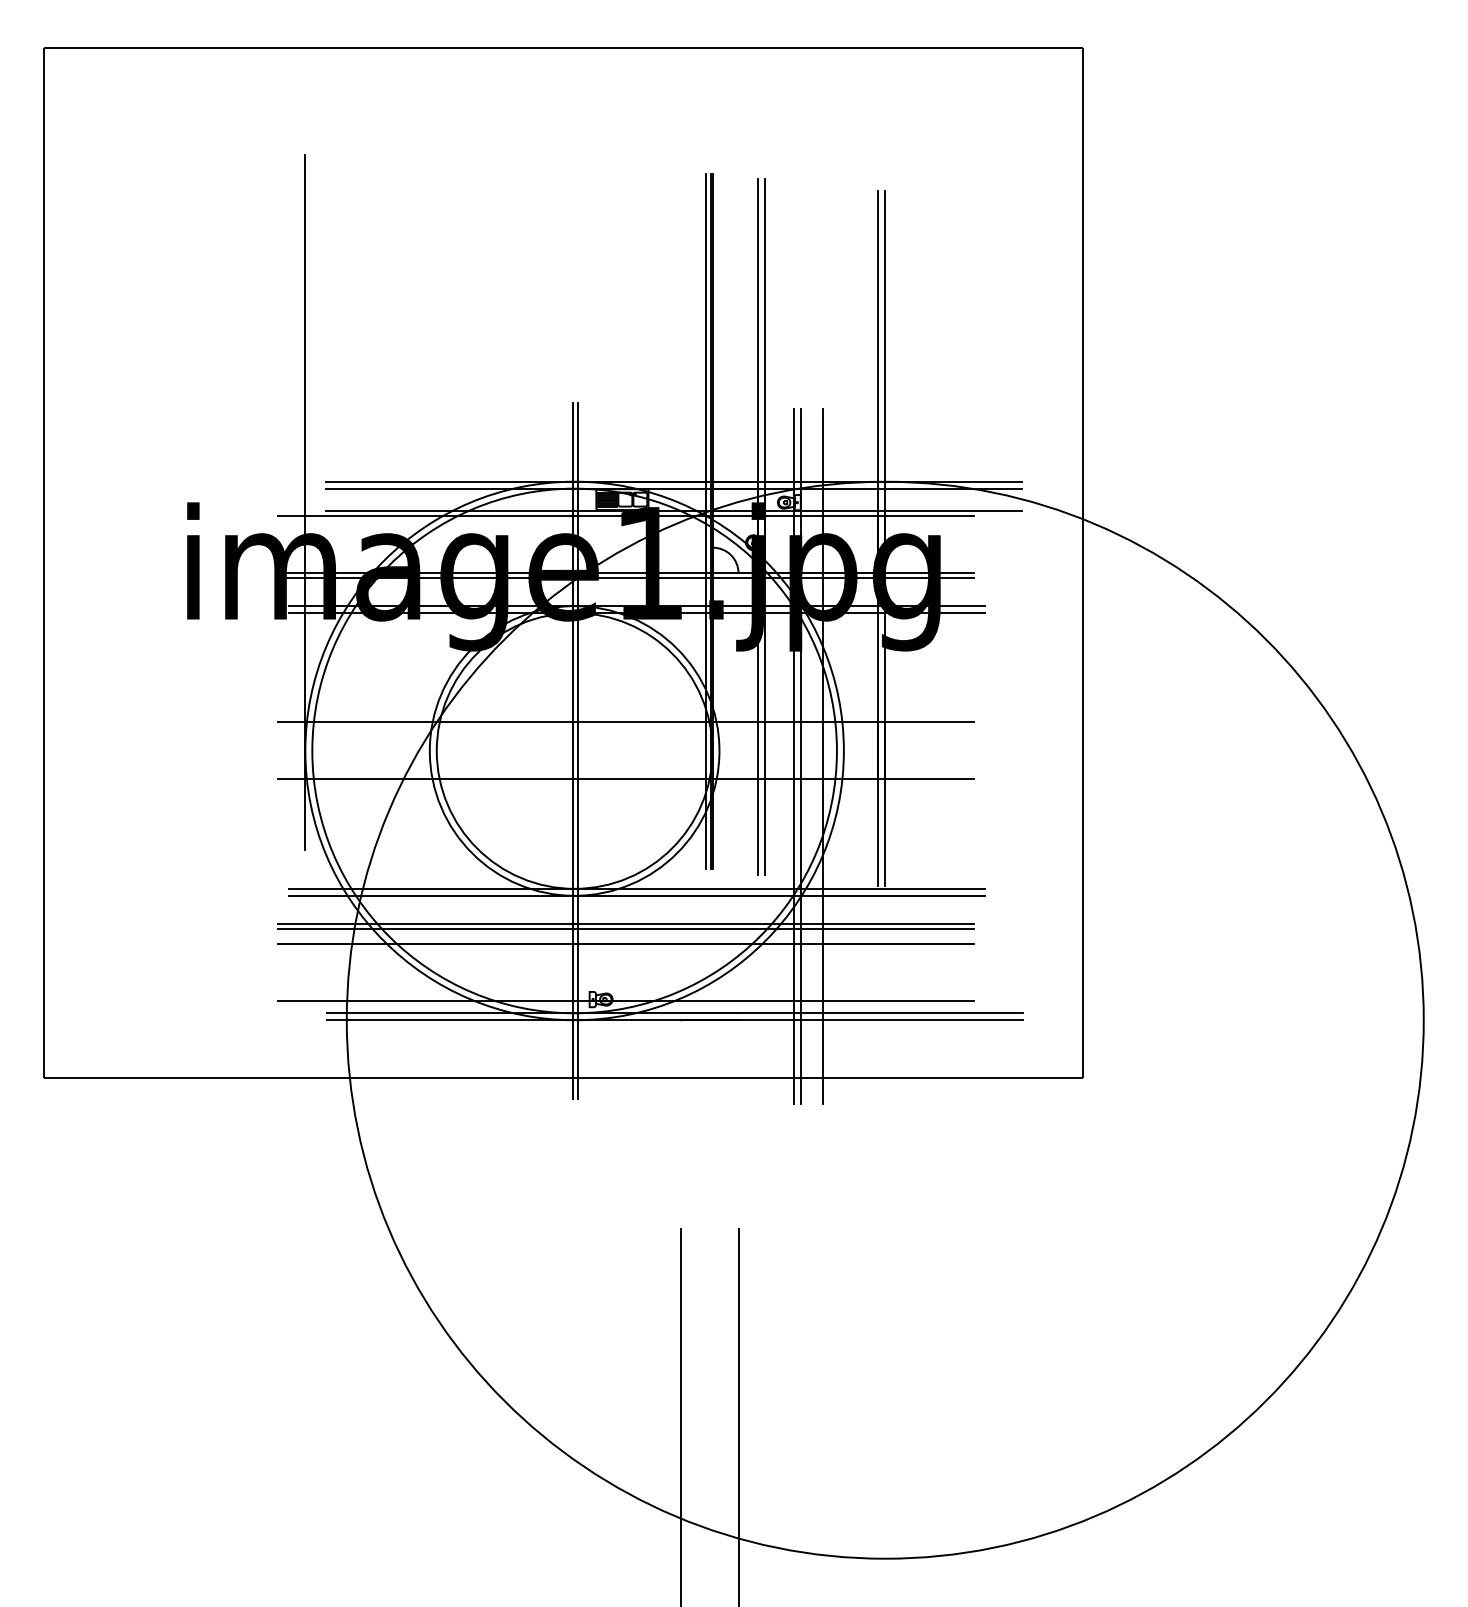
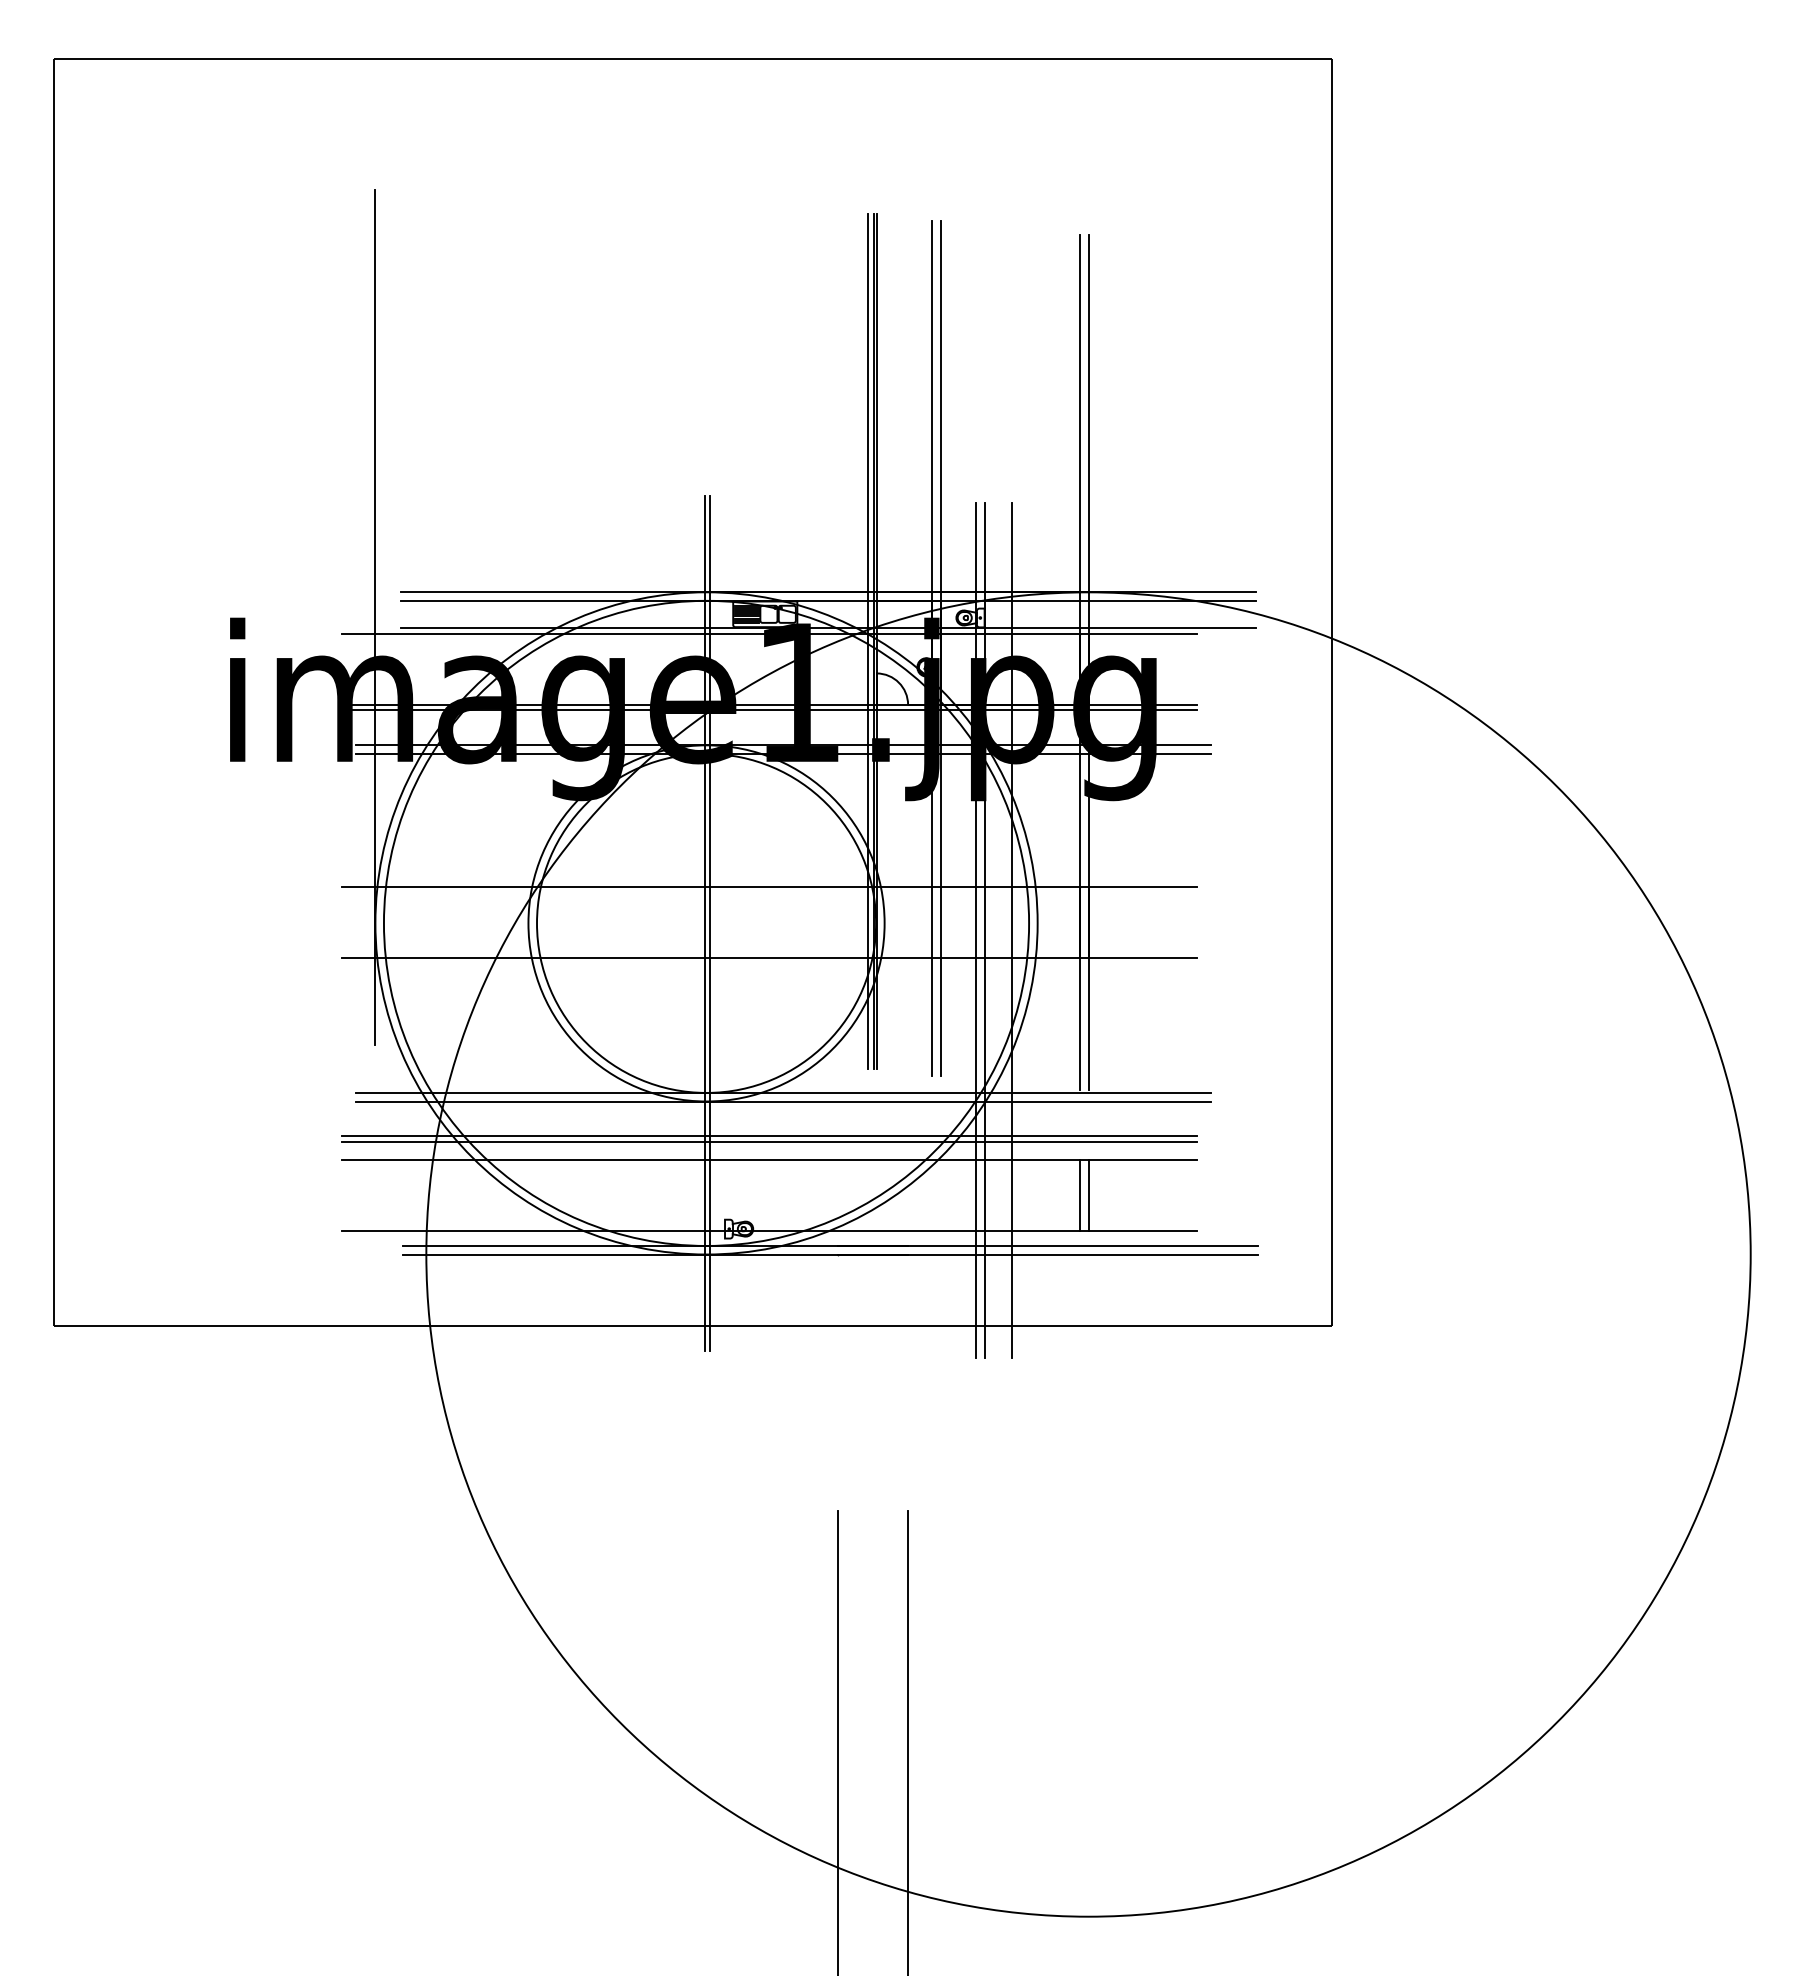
line: (877, 972) -> (1079, 1195), added
line: (885, 972) -> (1088, 1195), added

